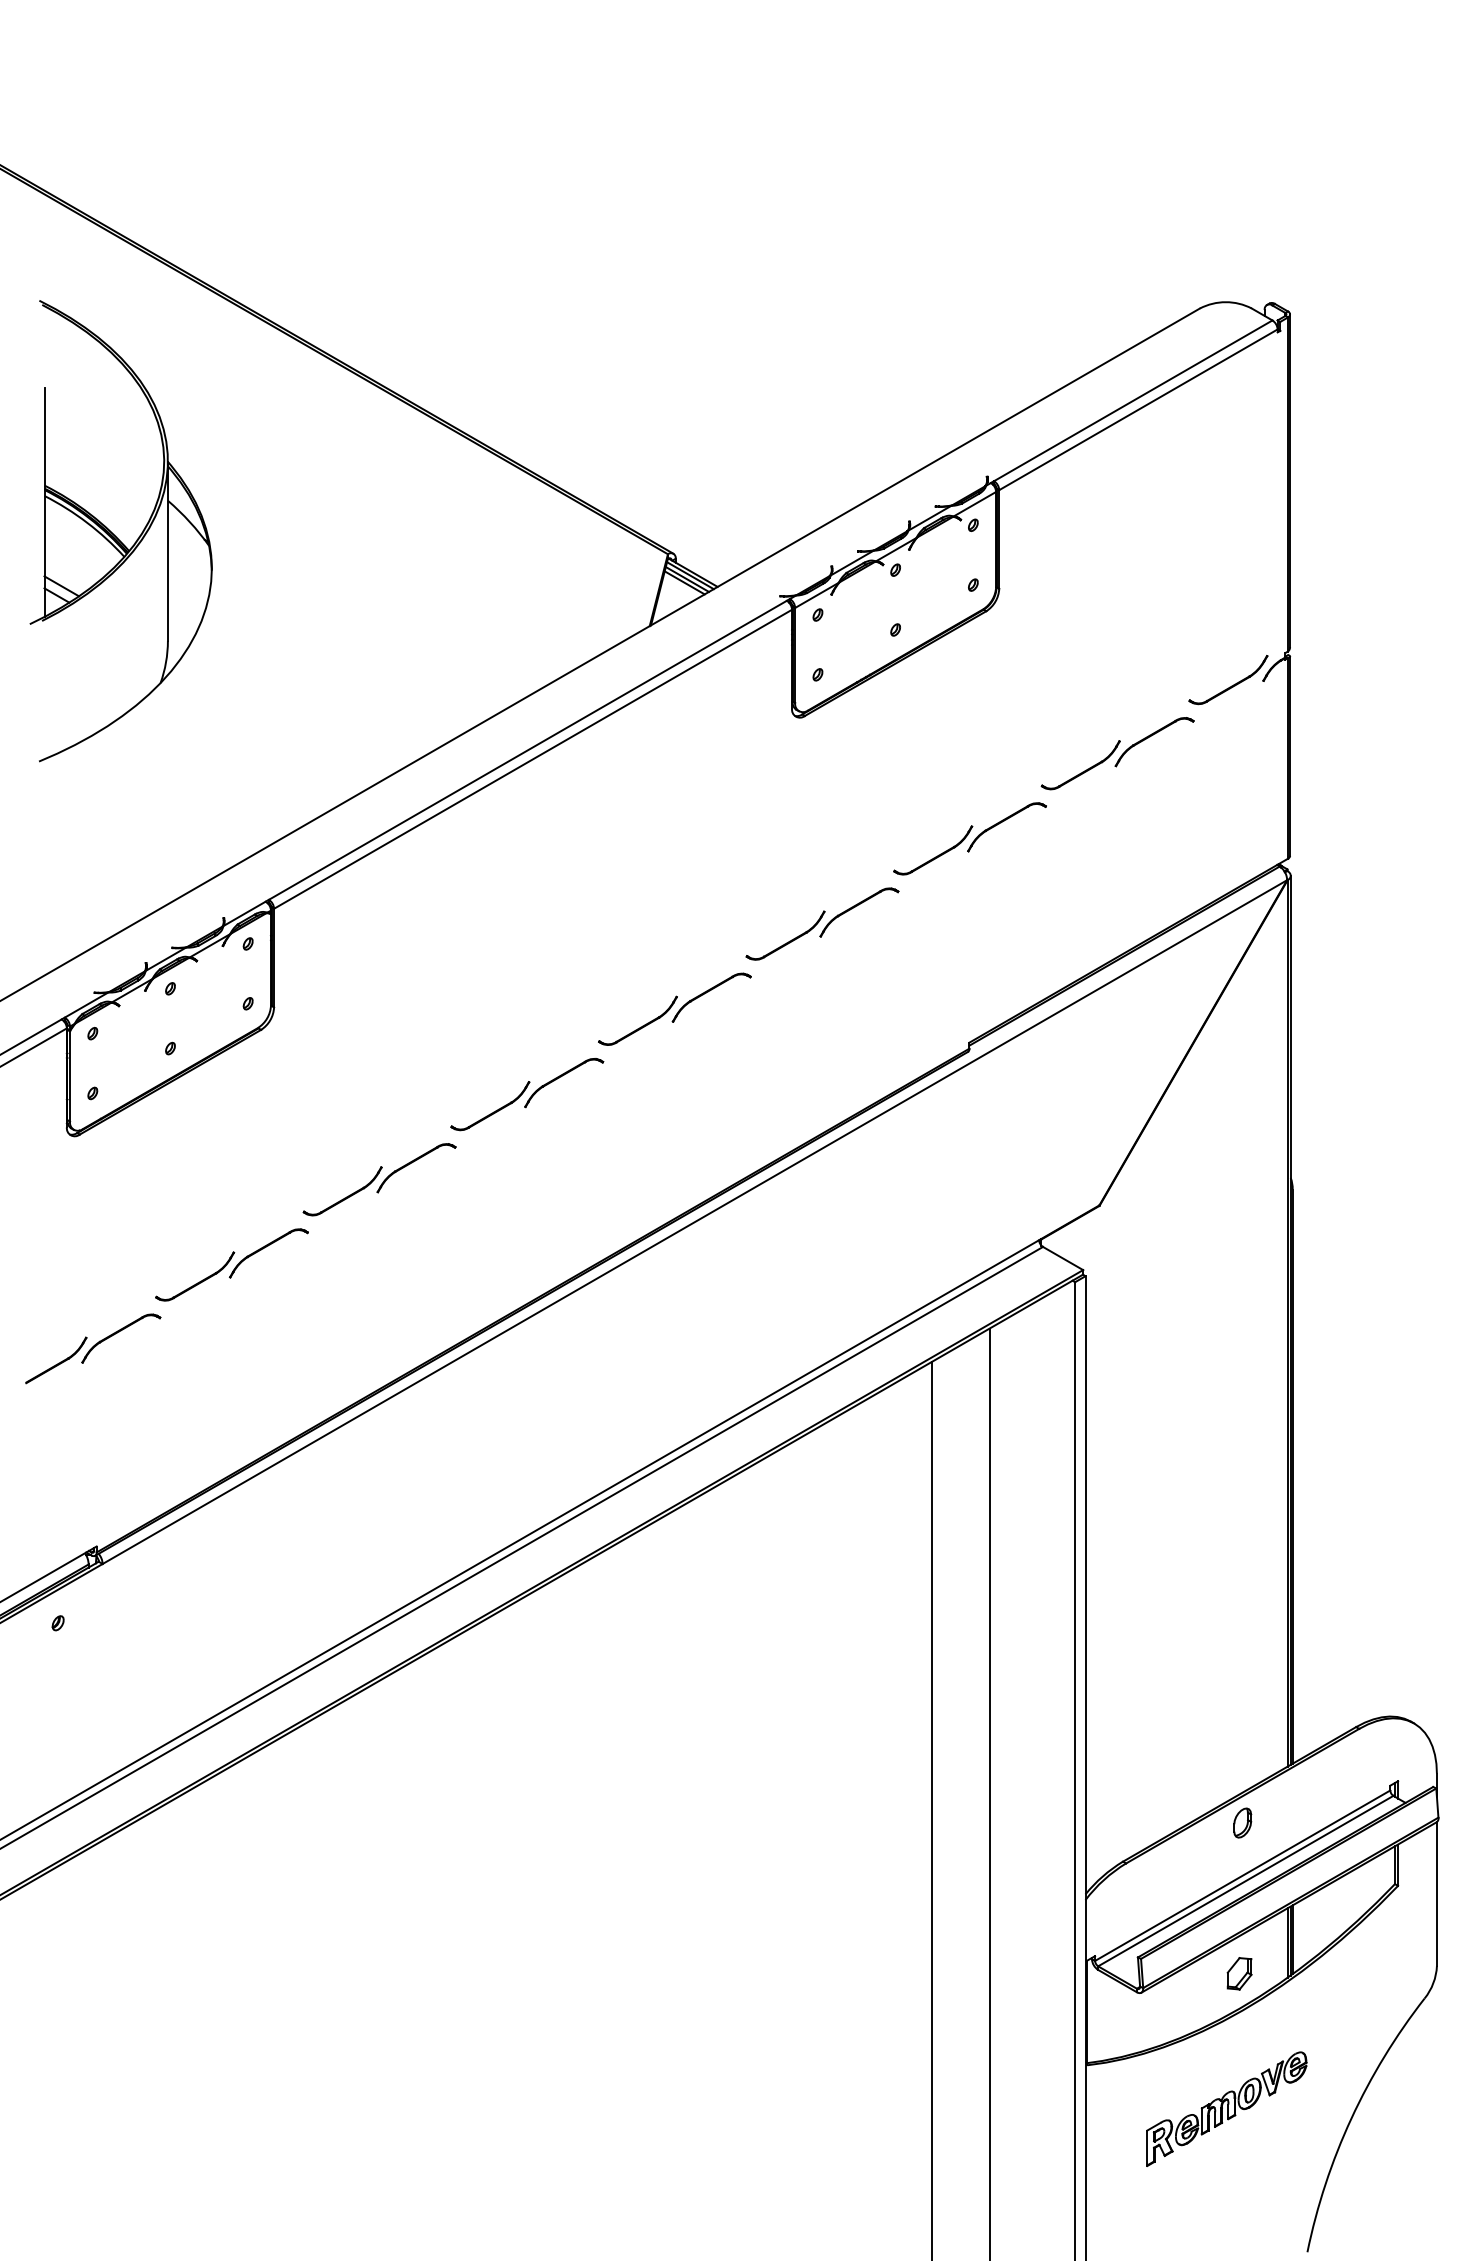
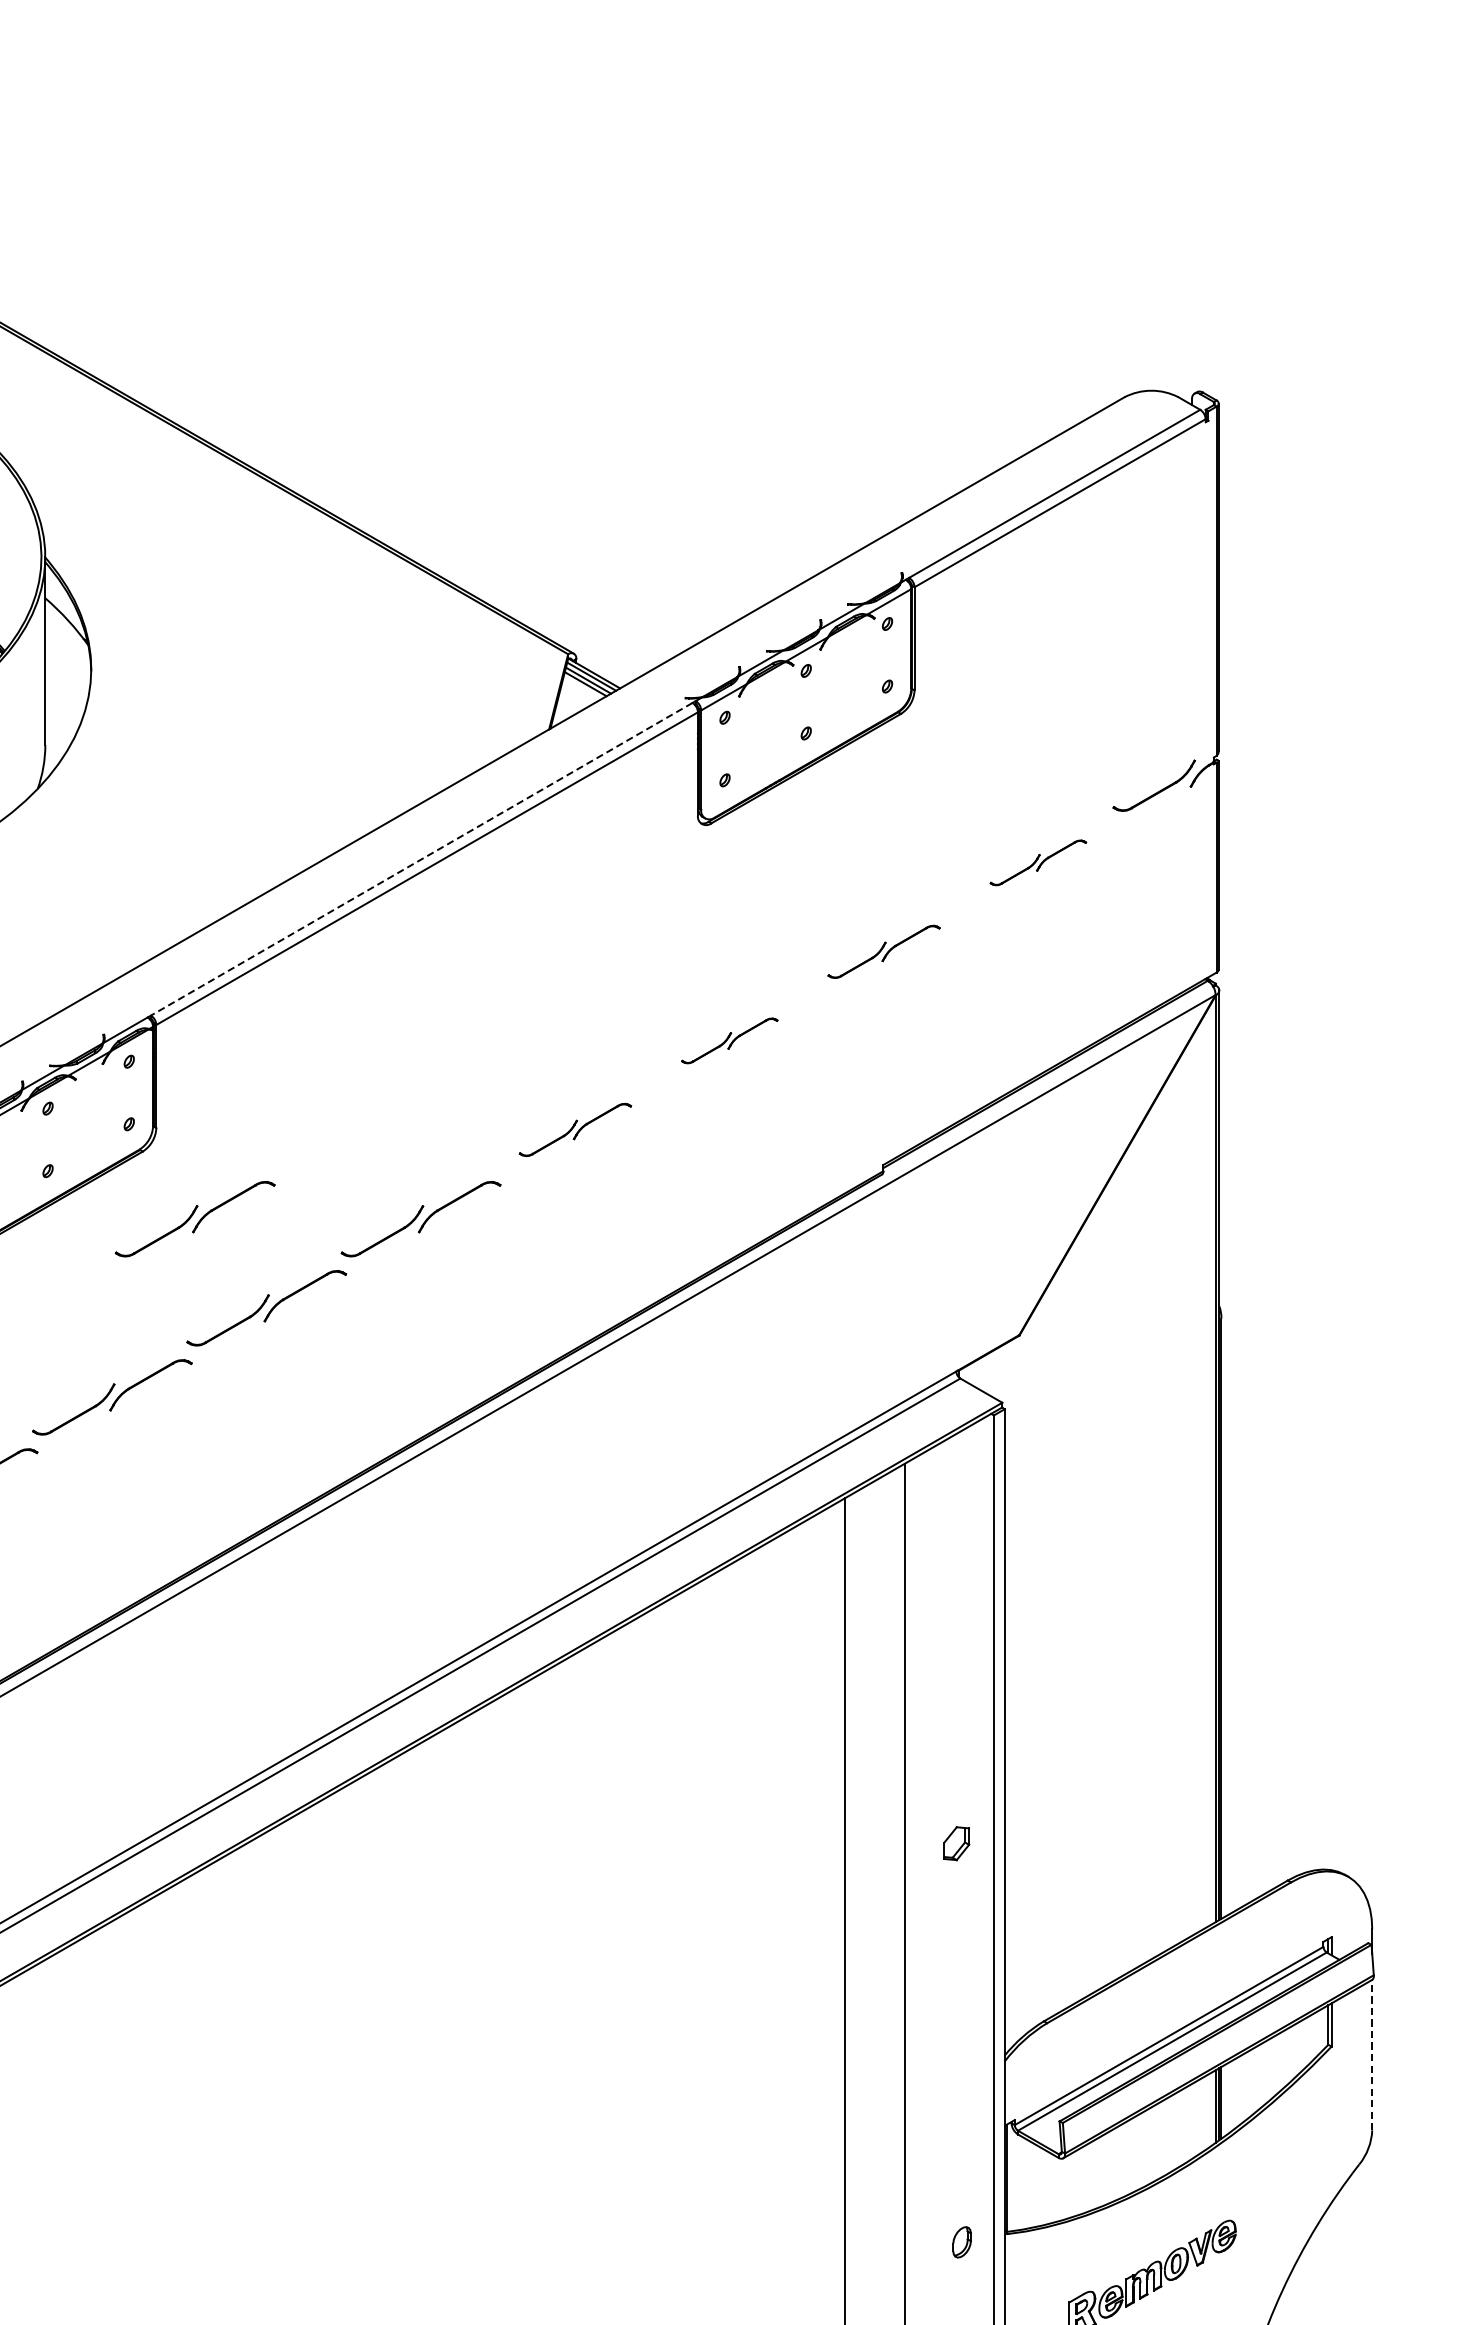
line: (527, 750) -> (421, 859), solid -> dashed
part: (1117, 753) -> (1038, 862), size x0.6
part: (969, 838) -> (883, 951), size x0.7
part: (822, 923) -> (729, 1040), size x0.6
part: (674, 1008) -> (575, 1129), size x0.7
part: (311, 1094) -> (195, 1219), added
part: (1242, 1822) -> (961, 2241), moved
line: (1436, 1894) -> (1371, 2055), solid -> dashed
part: (1239, 1973) -> (956, 1843), moved

